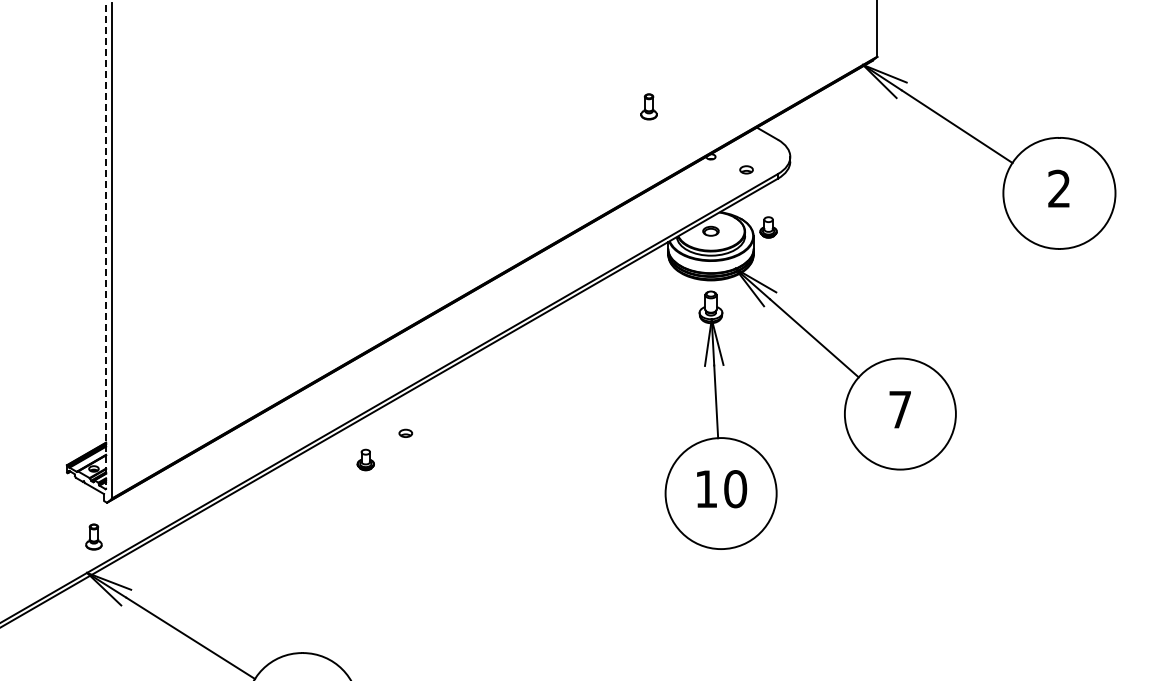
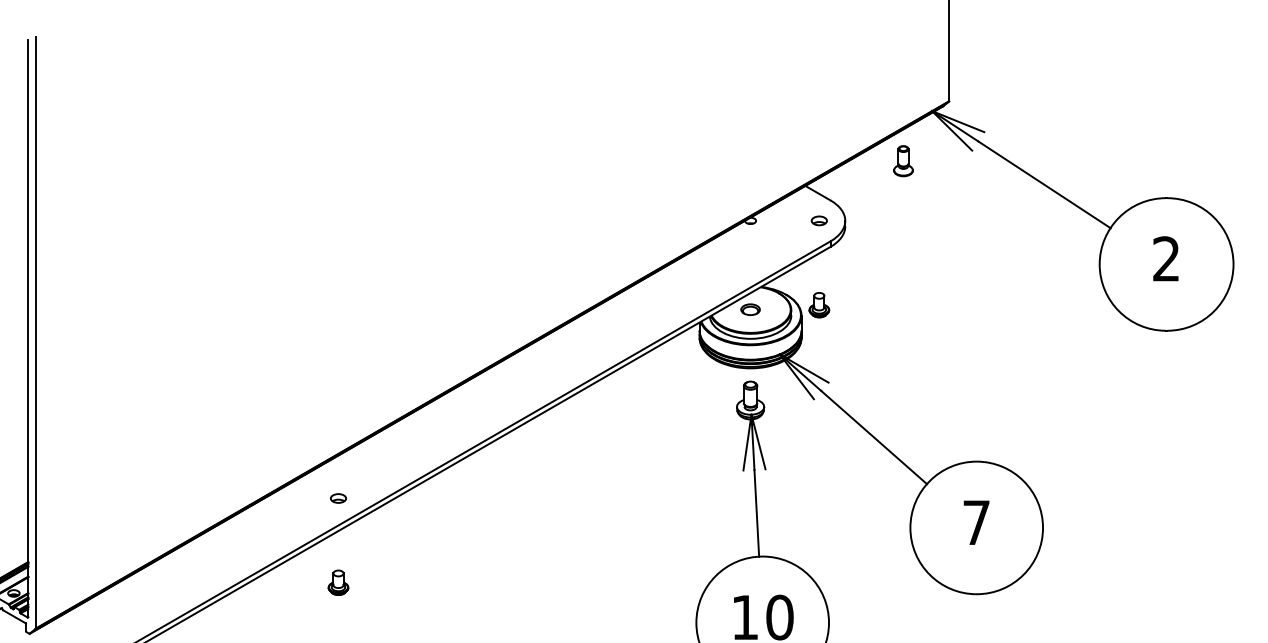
part: (648, 106) -> (902, 160), moved
part: (746, 169) -> (819, 220), moved
line: (106, 247) -> (28, 329), dashed -> solid
part: (405, 432) -> (338, 497), moved

